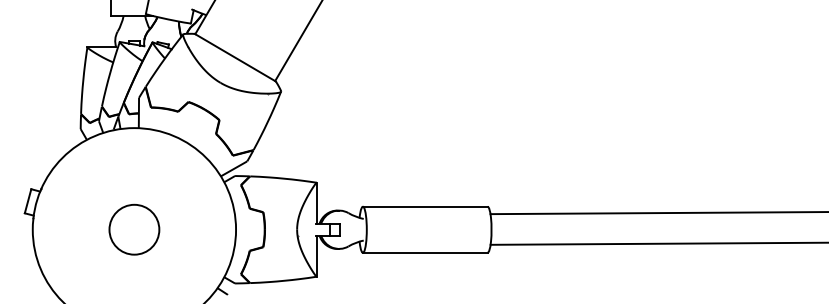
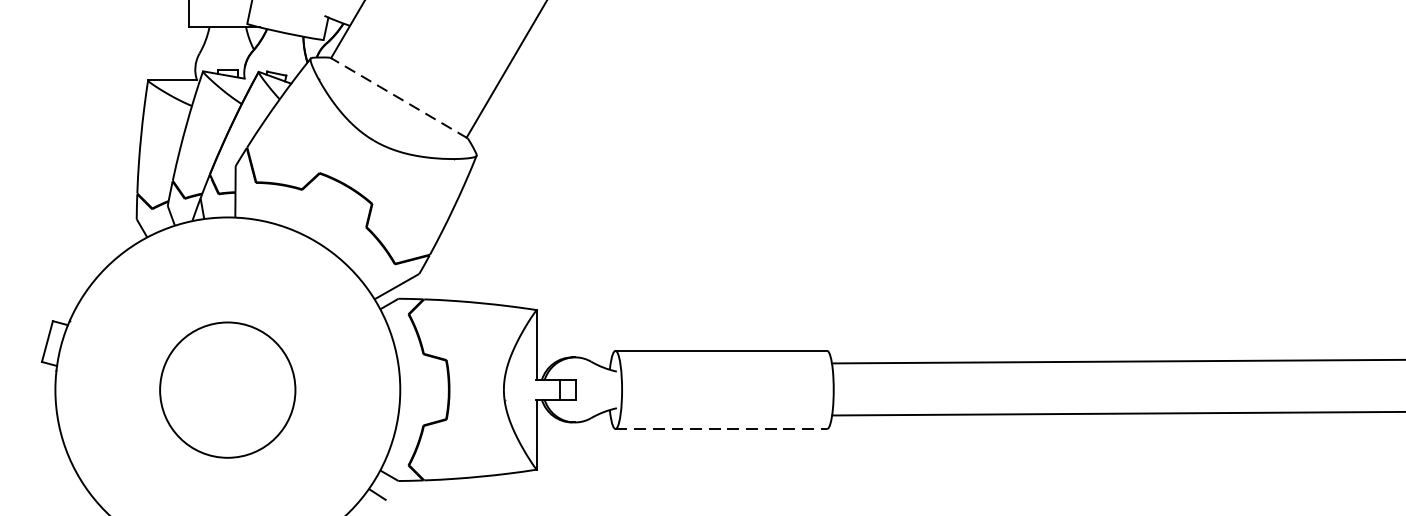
line: (235, 57) -> (399, 97), solid -> dashed
circle: (134, 229) -> (227, 389), size x1.6
line: (425, 252) -> (721, 428), solid -> dashed

